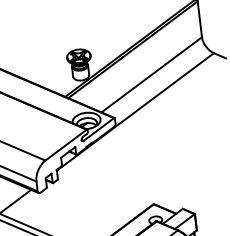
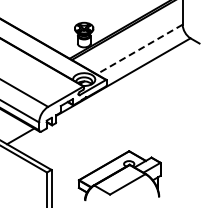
line: (151, 74) -> (139, 49), solid -> dashed

